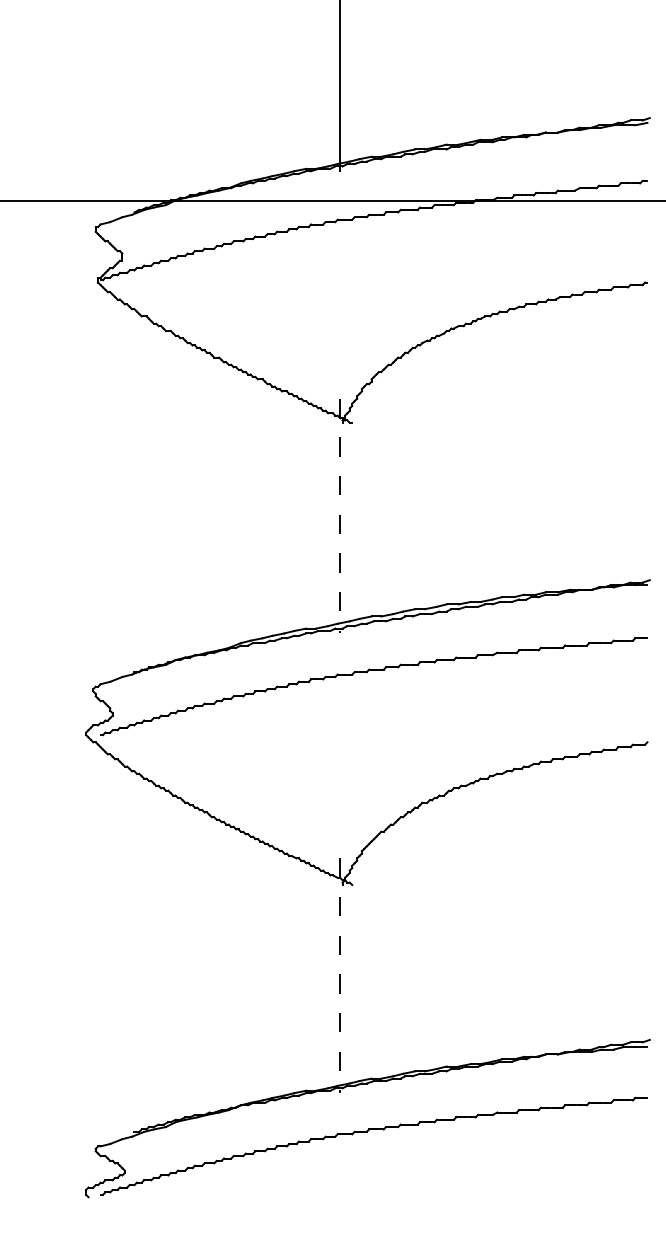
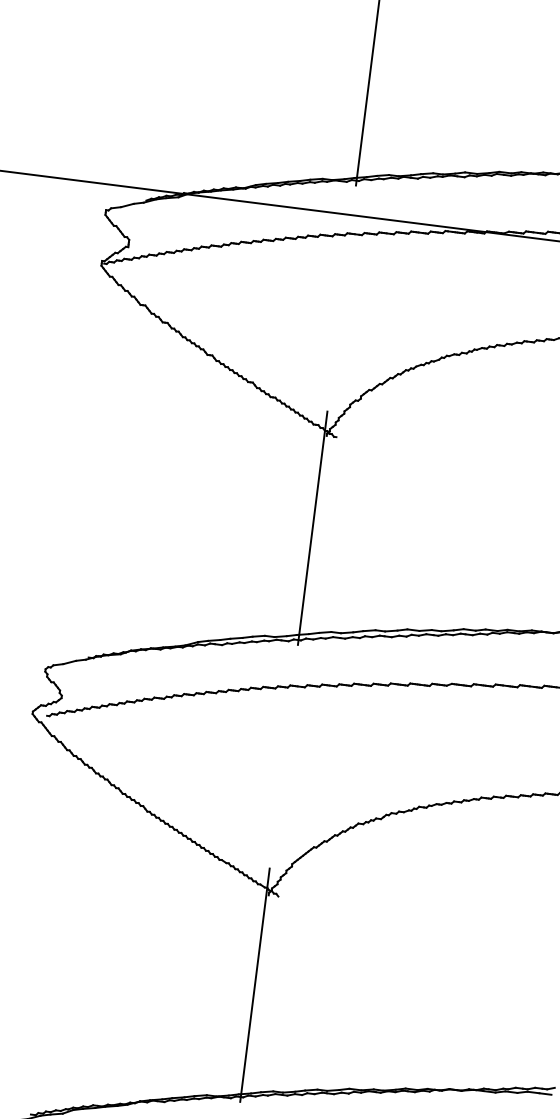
line: (340, 516) -> (312, 528), dashed -> solid
line: (340, 976) -> (255, 985), dashed -> solid

